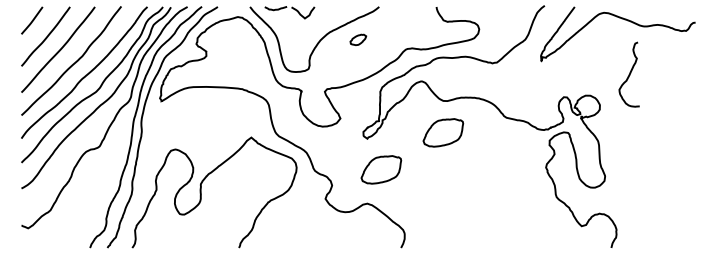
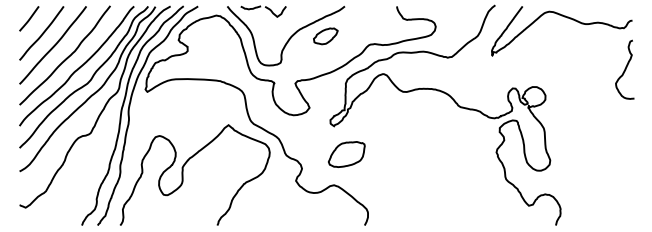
part: (358, 39) -> (326, 35), size x1.67
curve: (628, 74) -> (624, 69), moved
part: (443, 132) -> (403, 120), removed

